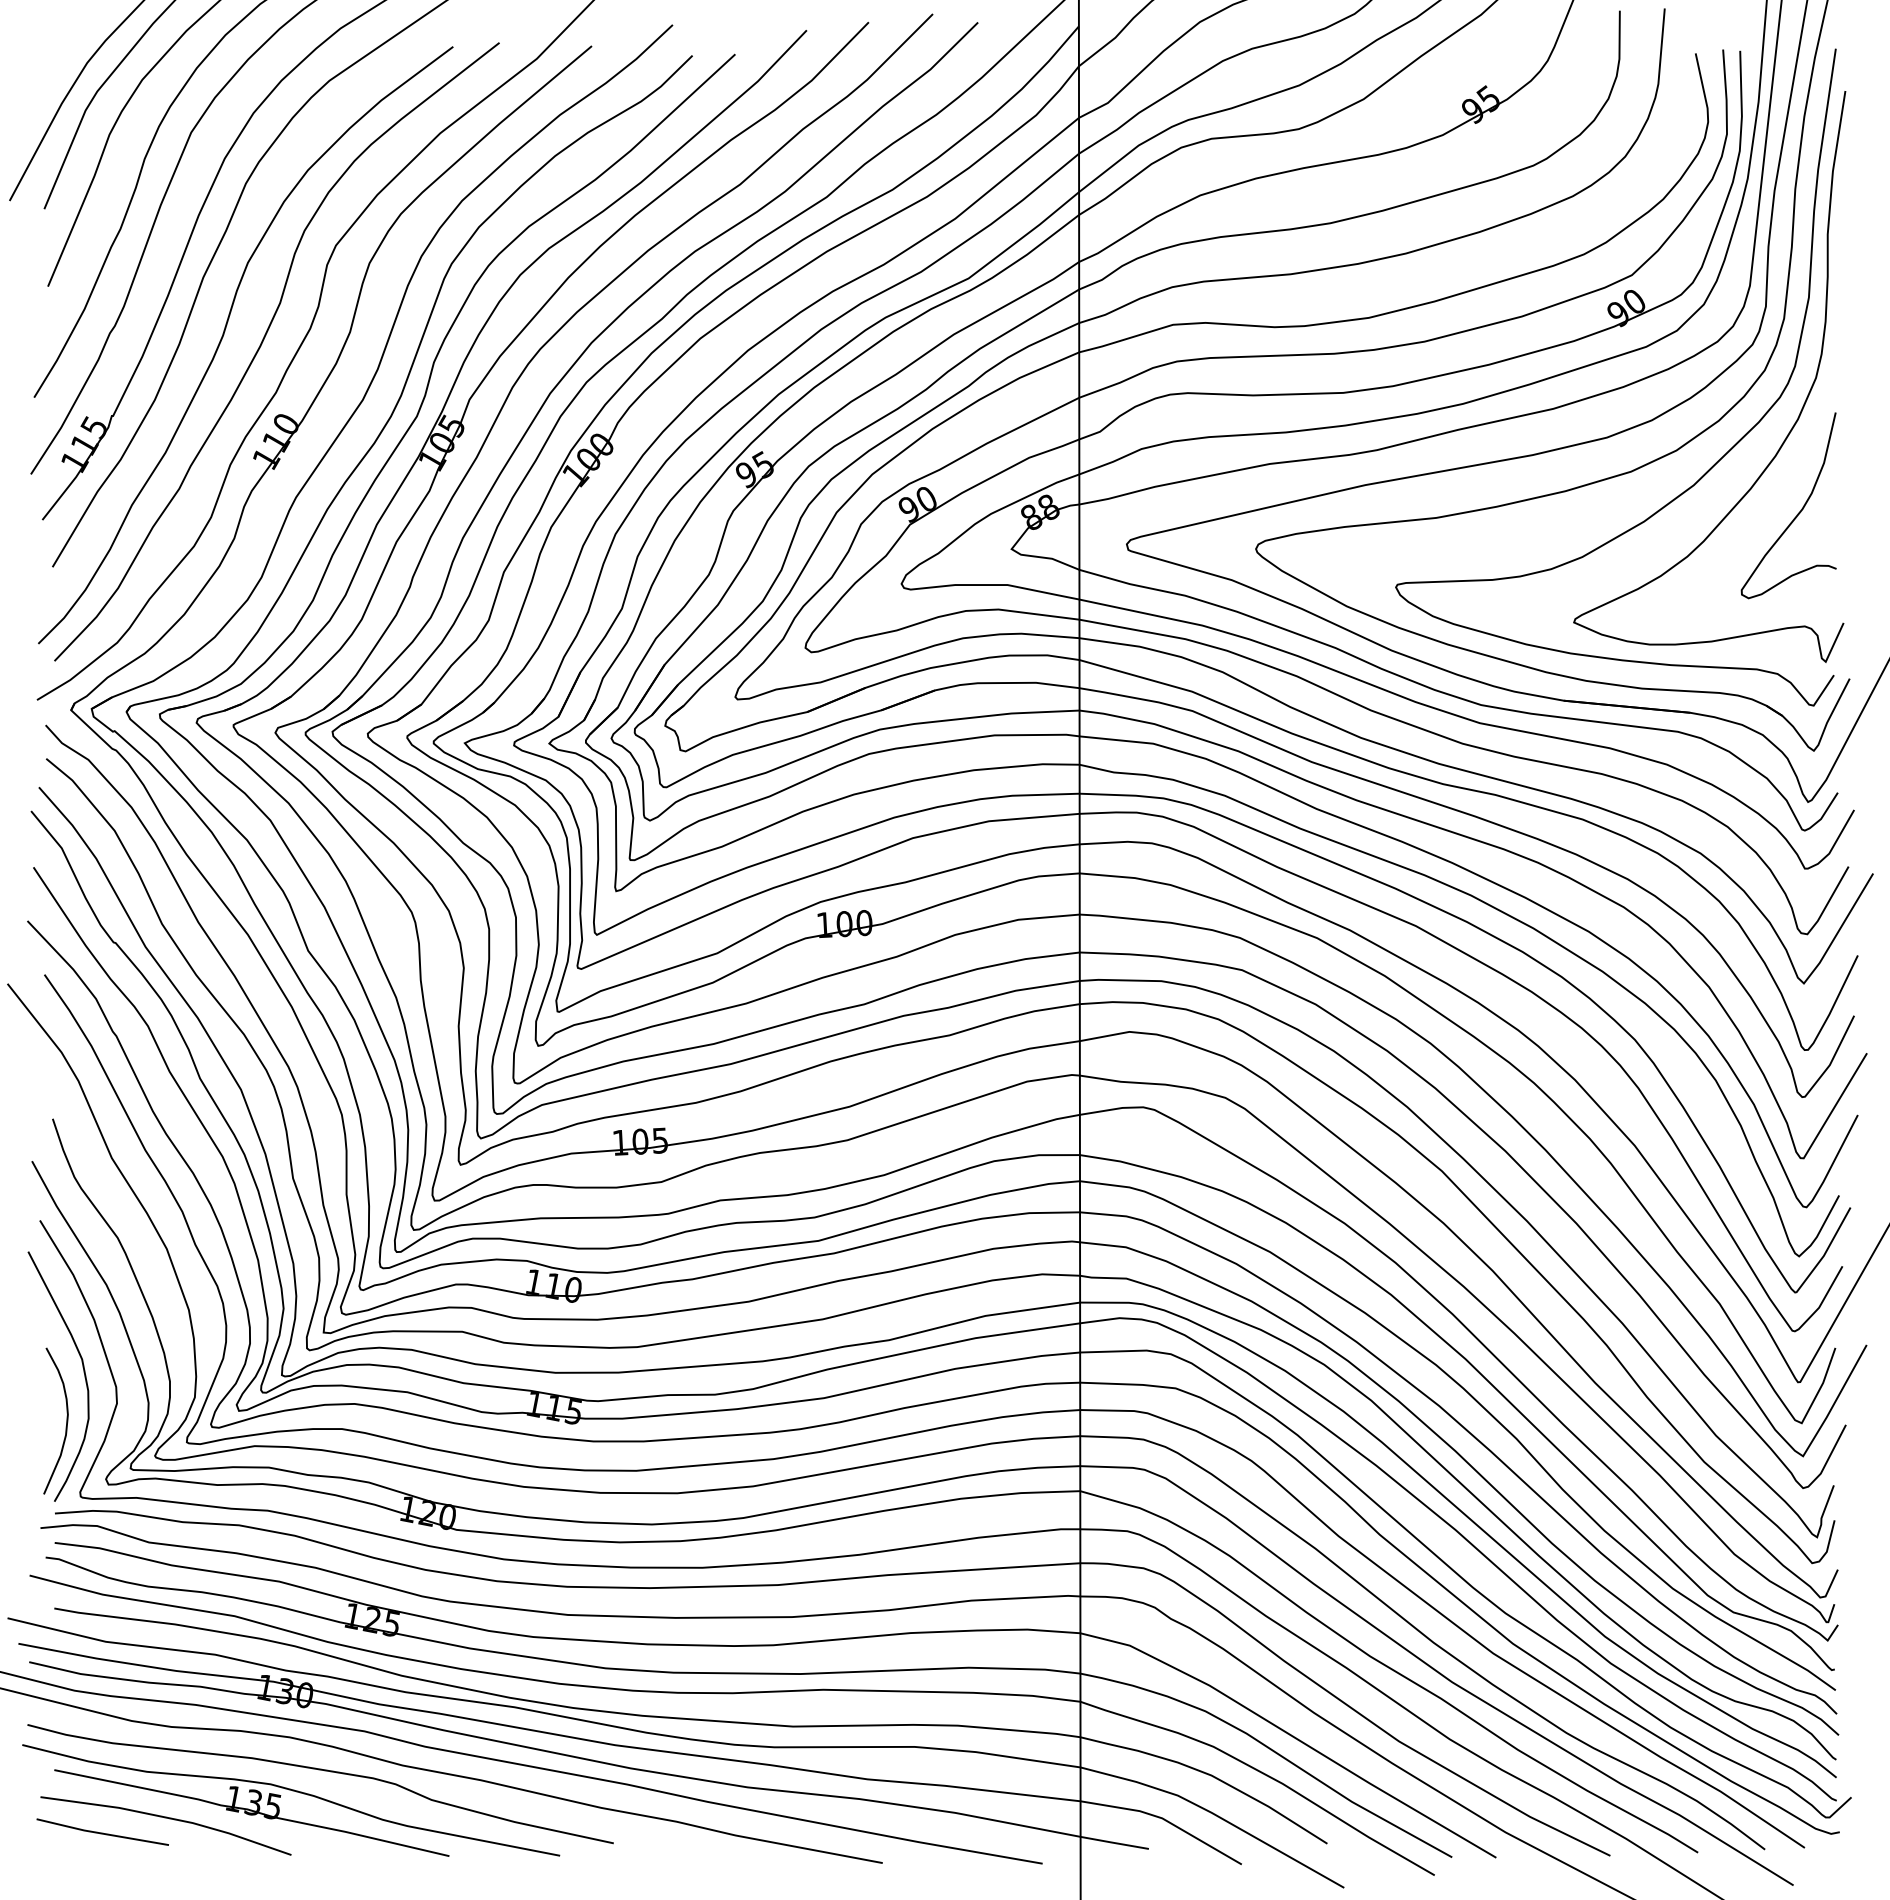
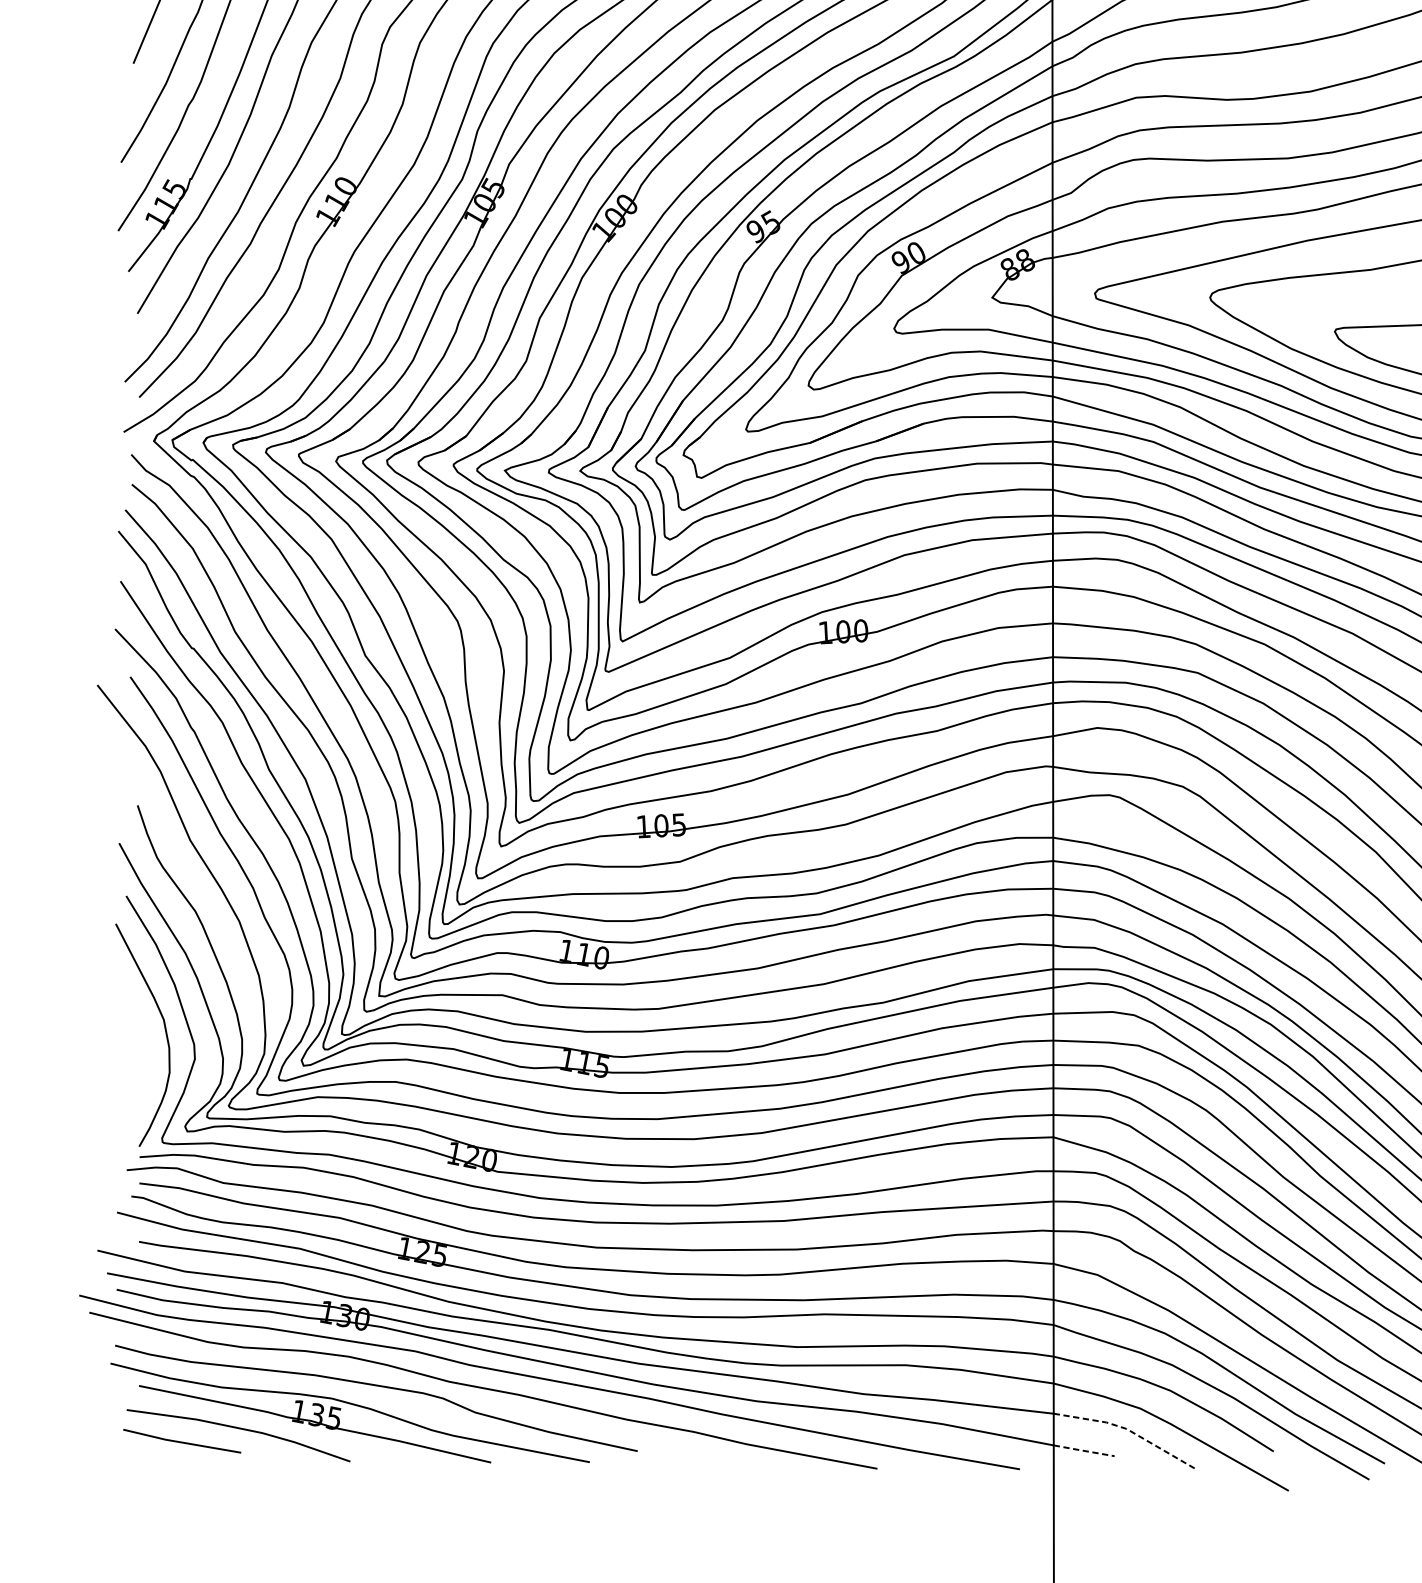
curve: (66, 1420) -> (149, 1074), removed
line: (1164, 1819) -> (1128, 1429), solid -> dashed
line: (1114, 1843) -> (1083, 1451), solid -> dashed

